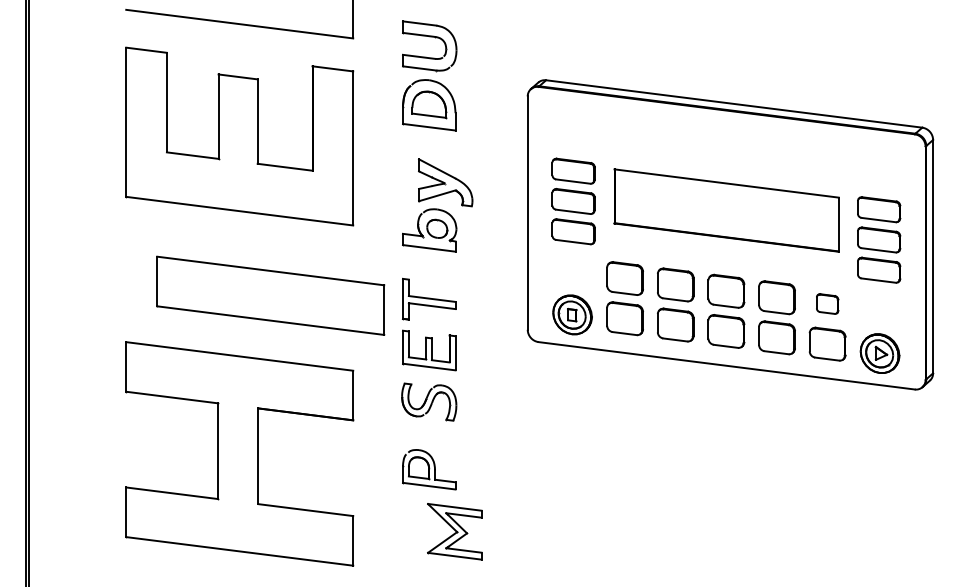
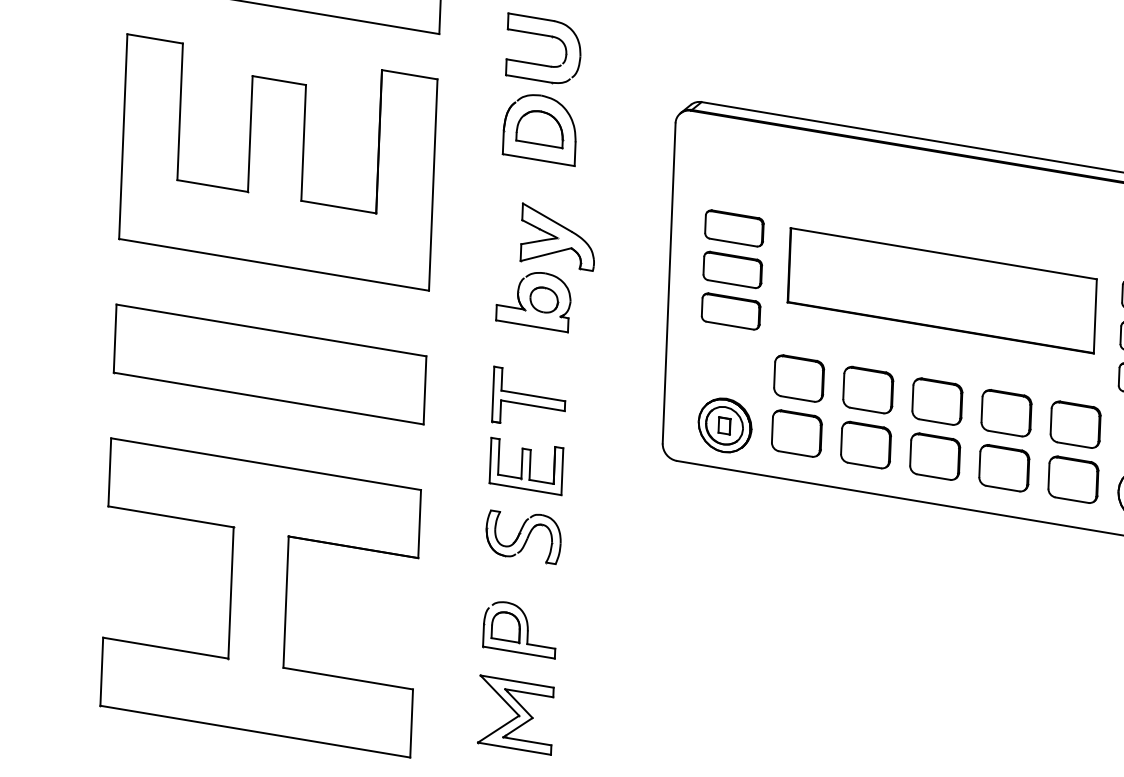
part: (270, 295) -> (269, 364), moved
part: (827, 303) -> (1075, 423), size x1.67
part: (454, 531) -> (515, 714), moved

